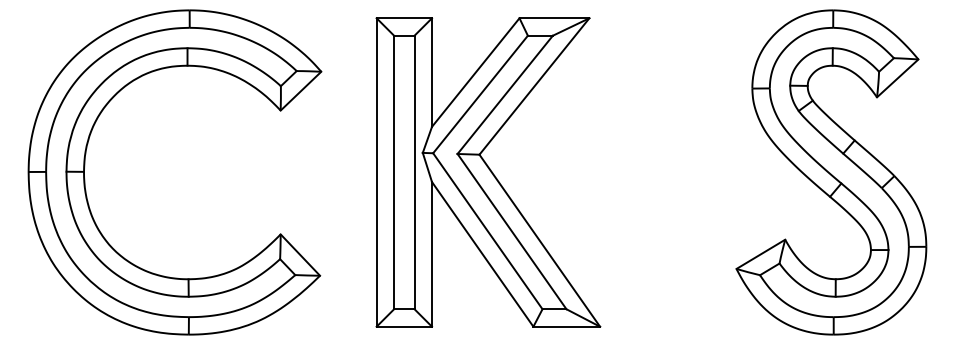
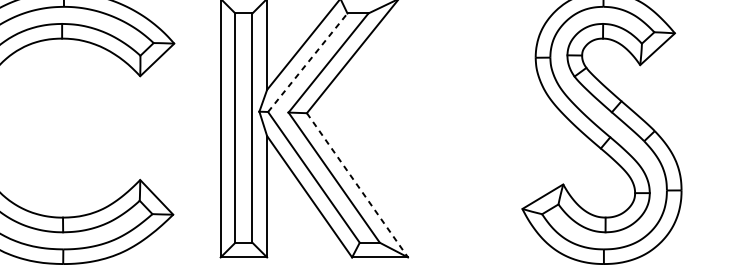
line: (480, 94) -> (307, 62), solid -> dashed
line: (540, 241) -> (358, 185), solid -> dashed

